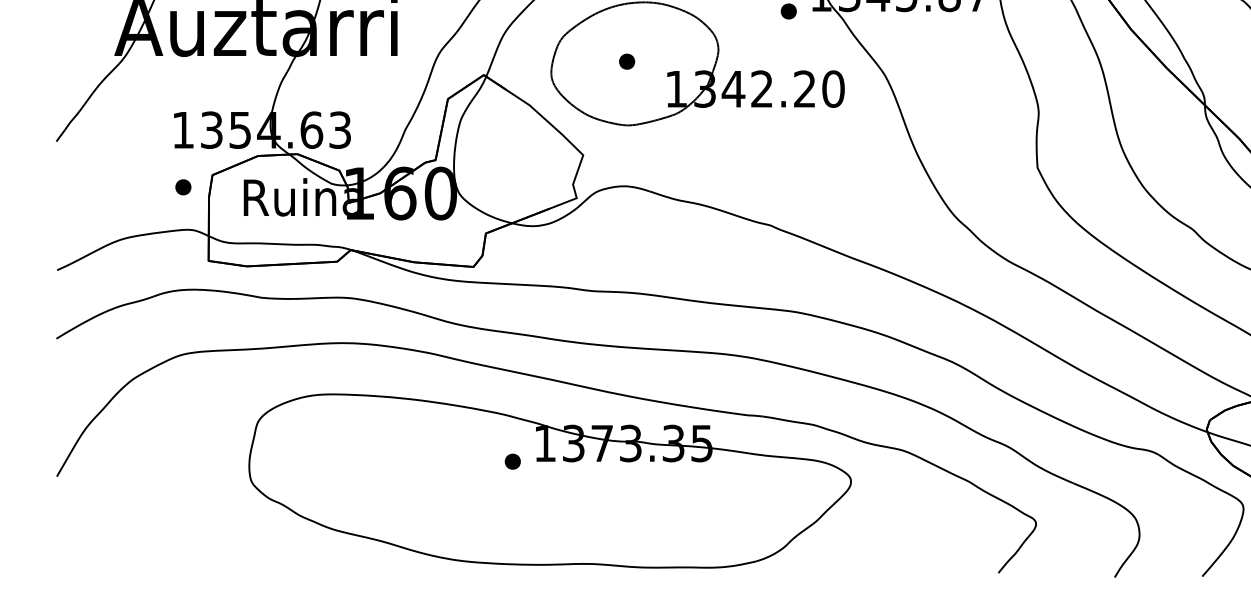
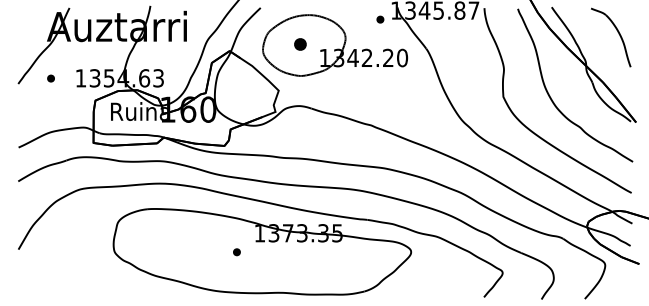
part: (627, 61) -> (300, 44), size x1.6
part: (182, 187) -> (50, 78), moved
part: (511, 462) -> (236, 252), moved

